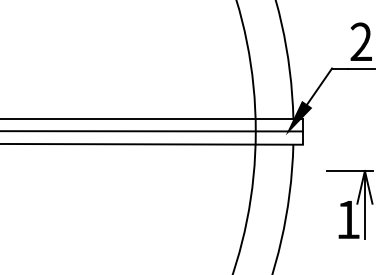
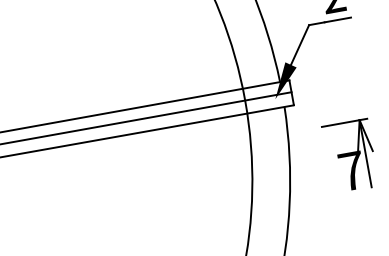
text: (348, 219) -> (352, 170), 1 -> 7

